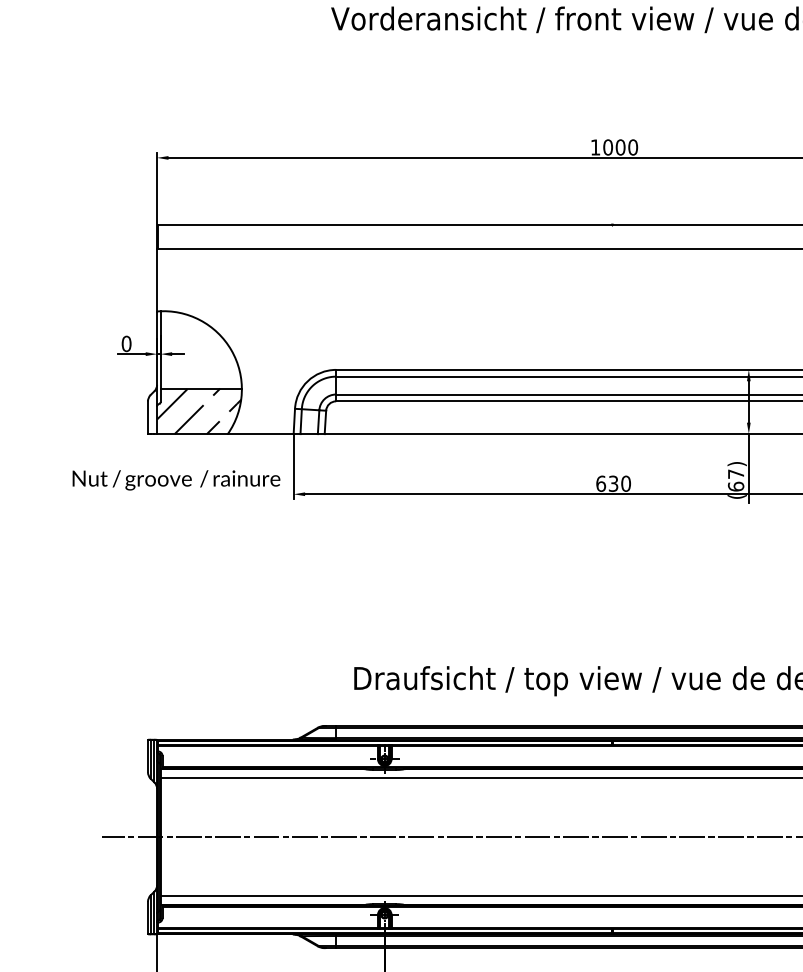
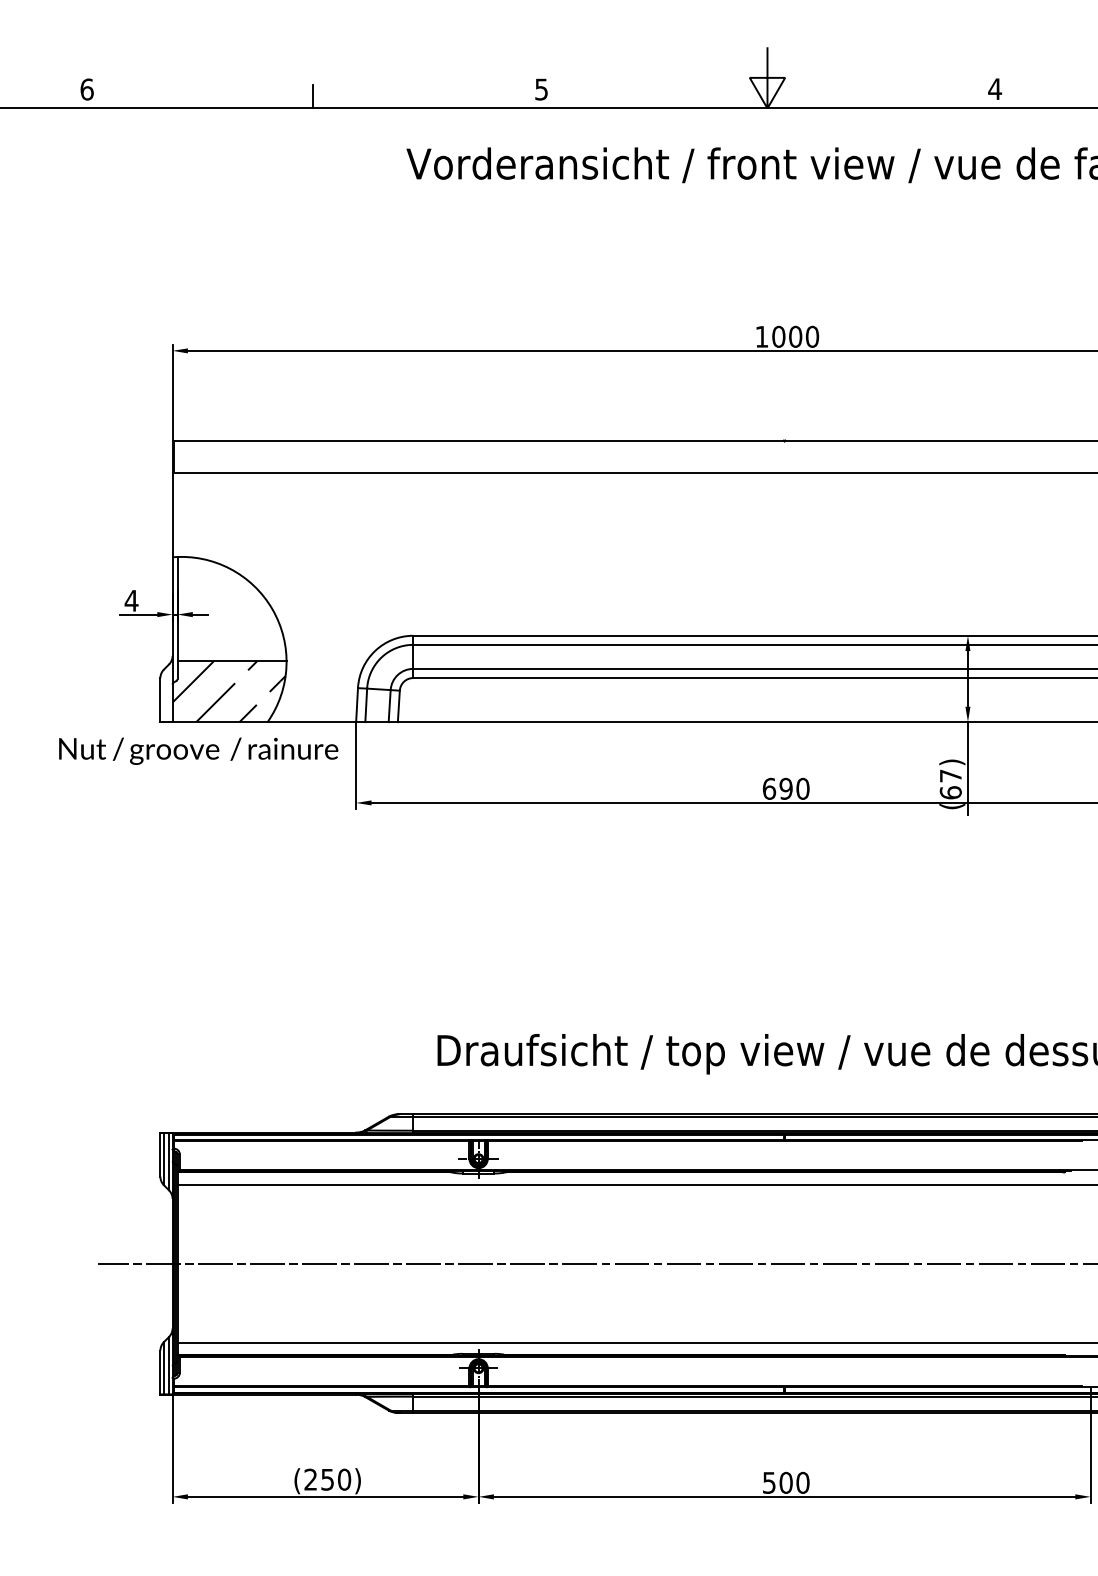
text: (126, 343) -> (131, 600), 0 -> 4
text: (176, 479) -> (198, 750), moved
text: (613, 483) -> (785, 788), 630 -> 690

